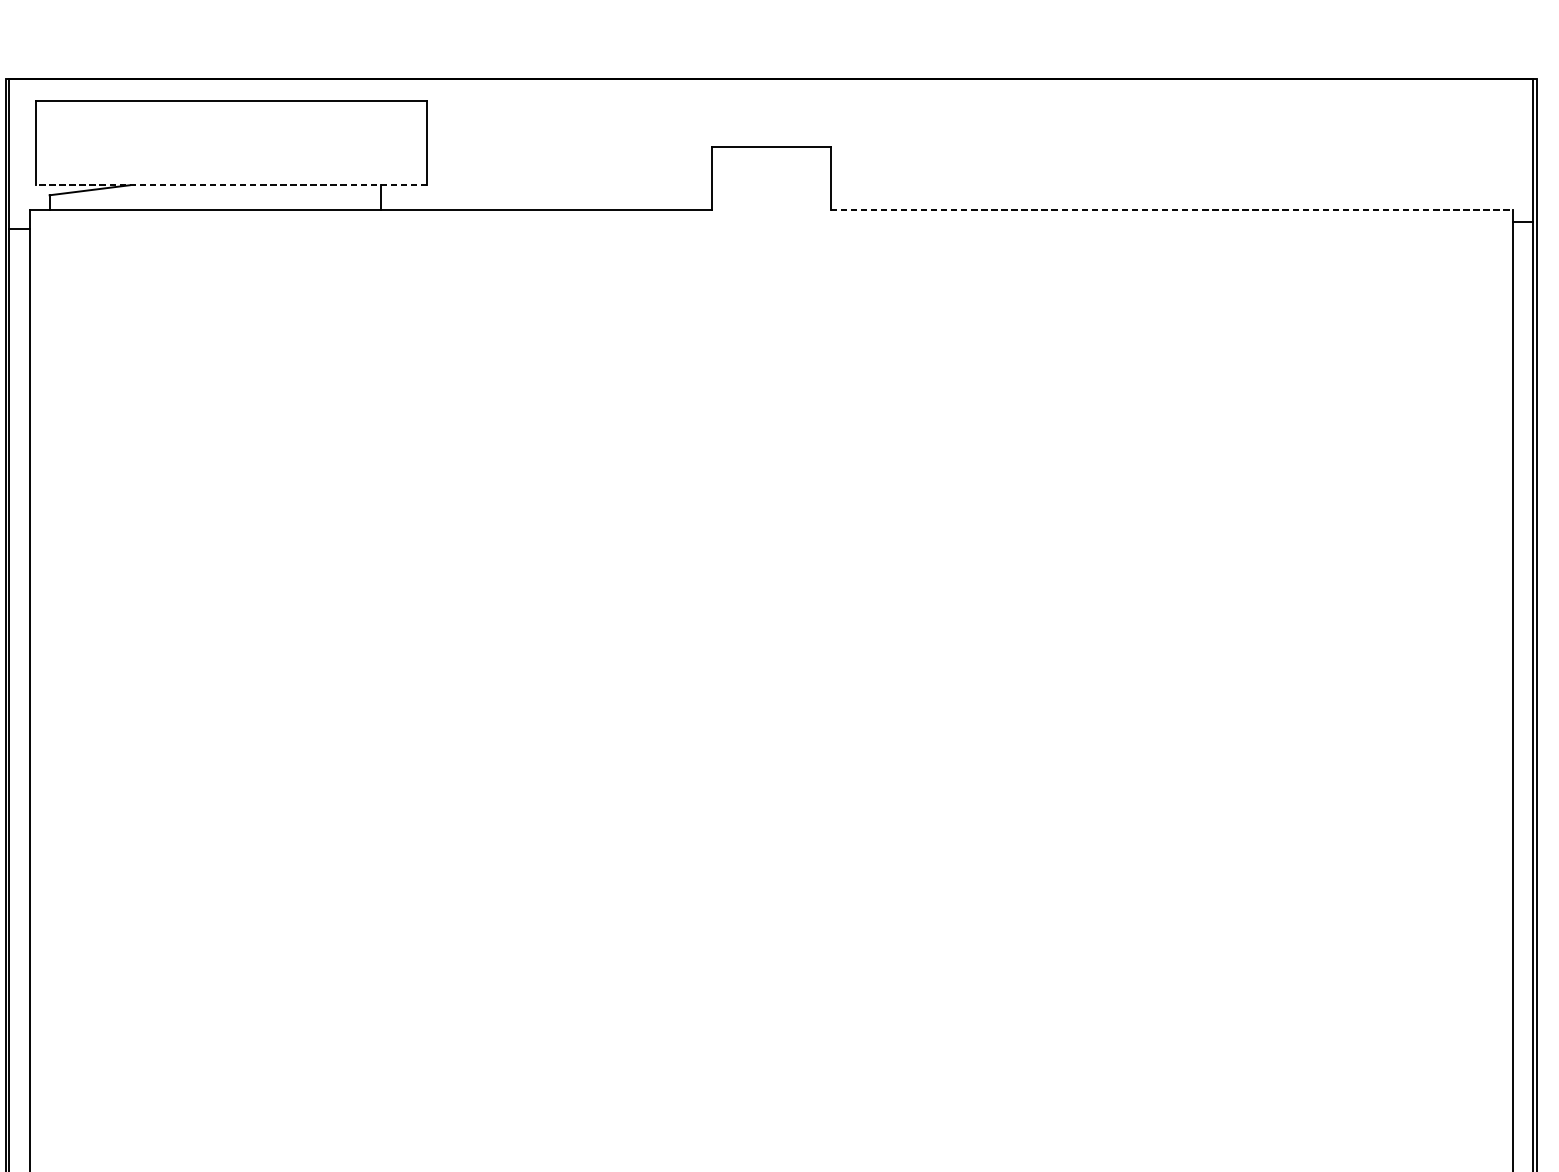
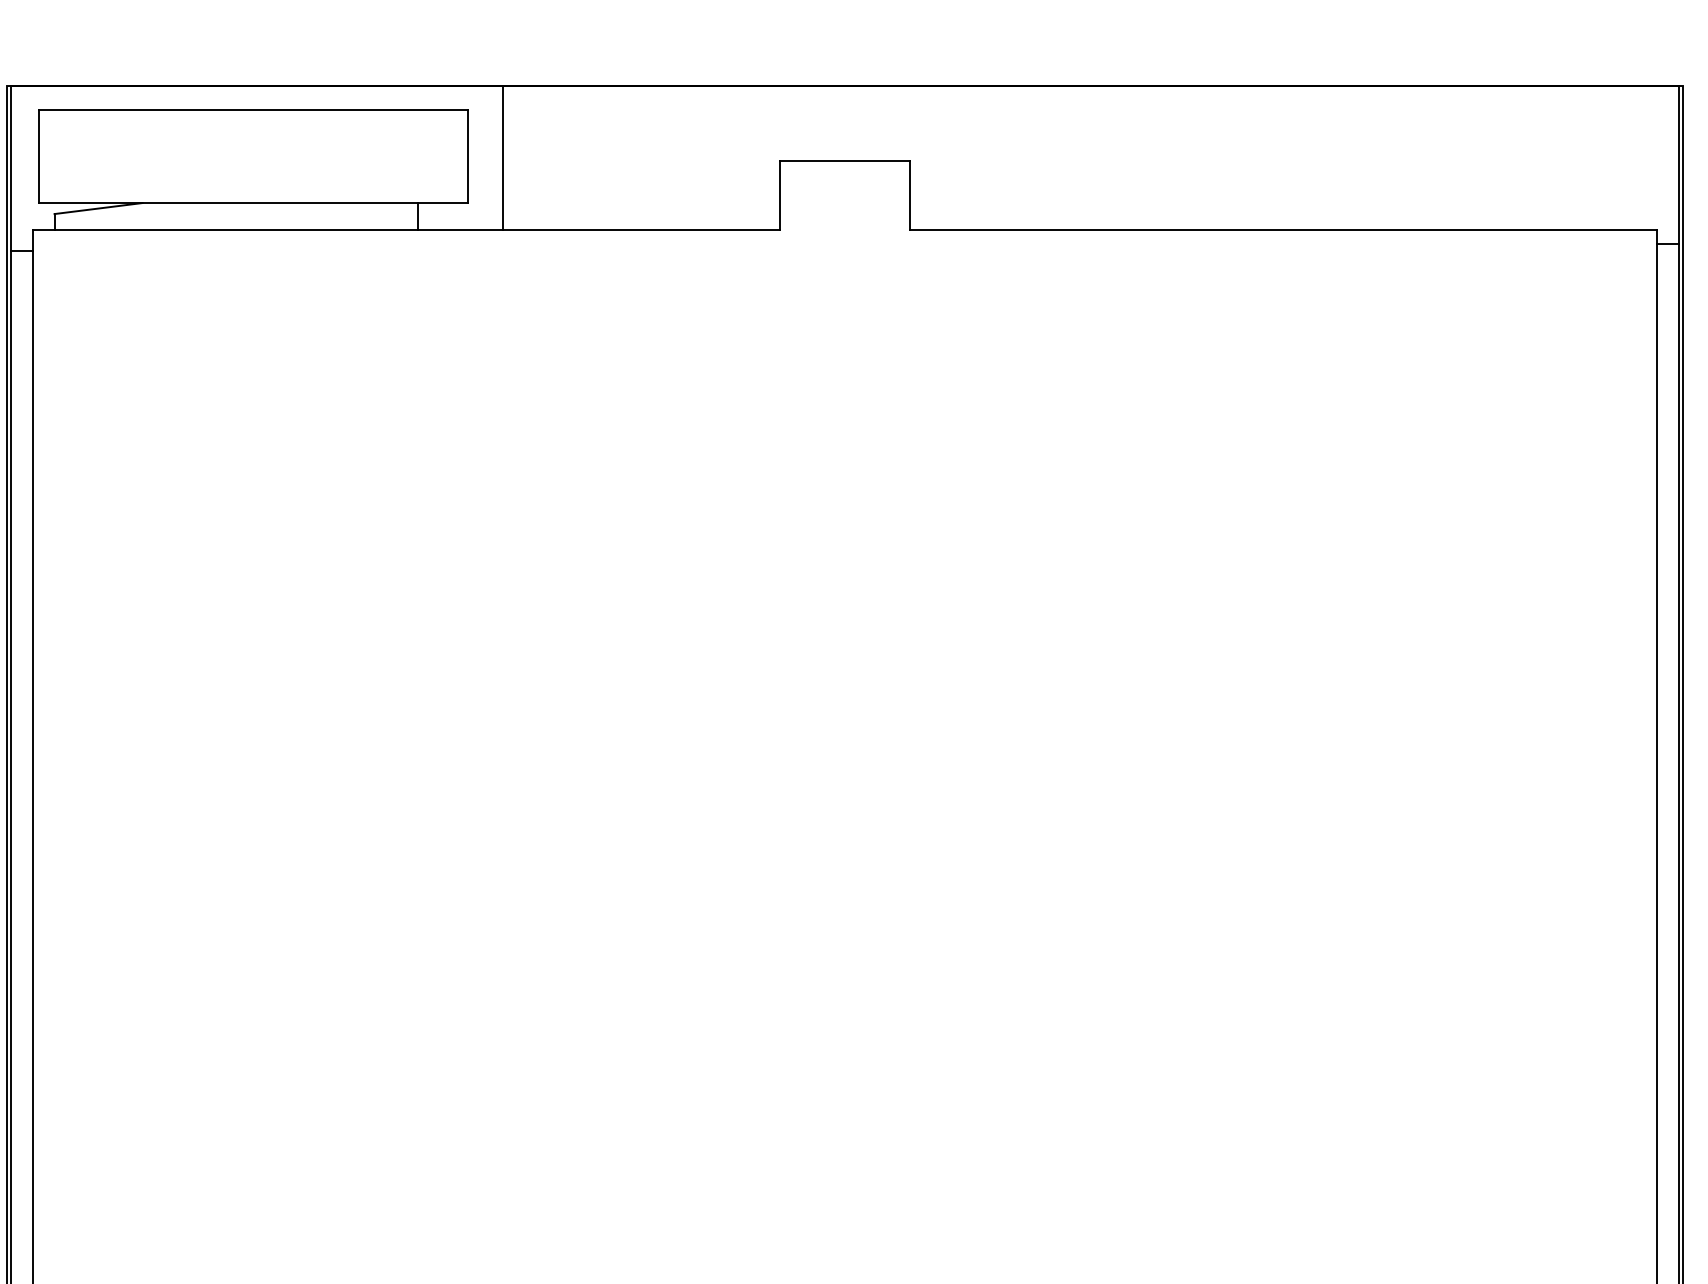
line: (459, 144) -> (503, 158), added
line: (231, 185) -> (253, 203), dashed -> solid
line: (1171, 210) -> (1283, 230), dashed -> solid

